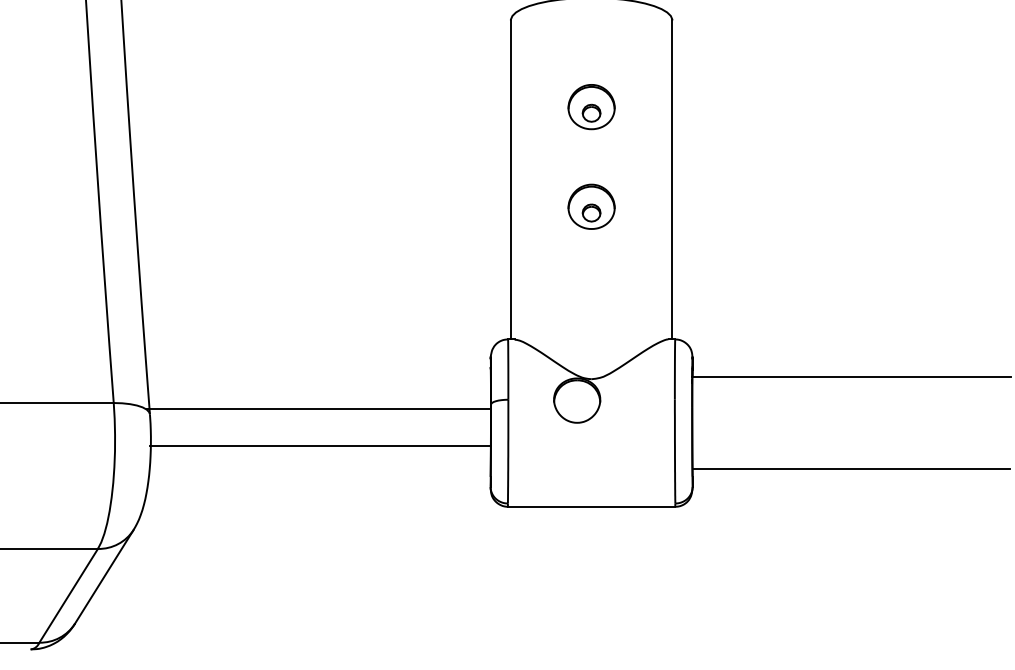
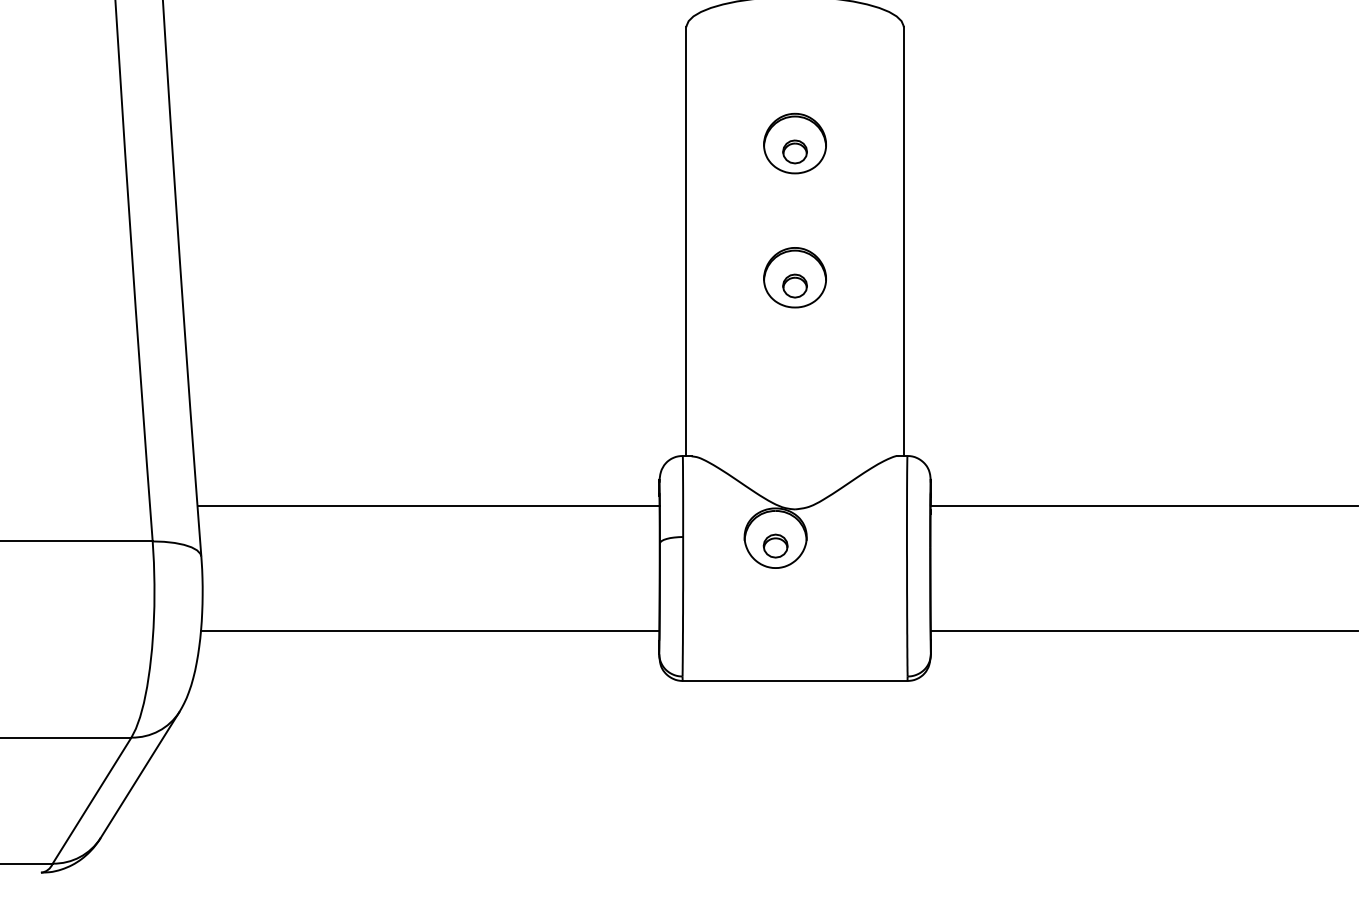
part: (577, 406) -> (775, 545), added
line: (318, 409) -> (428, 506), moved
line: (320, 446) -> (430, 630), moved

